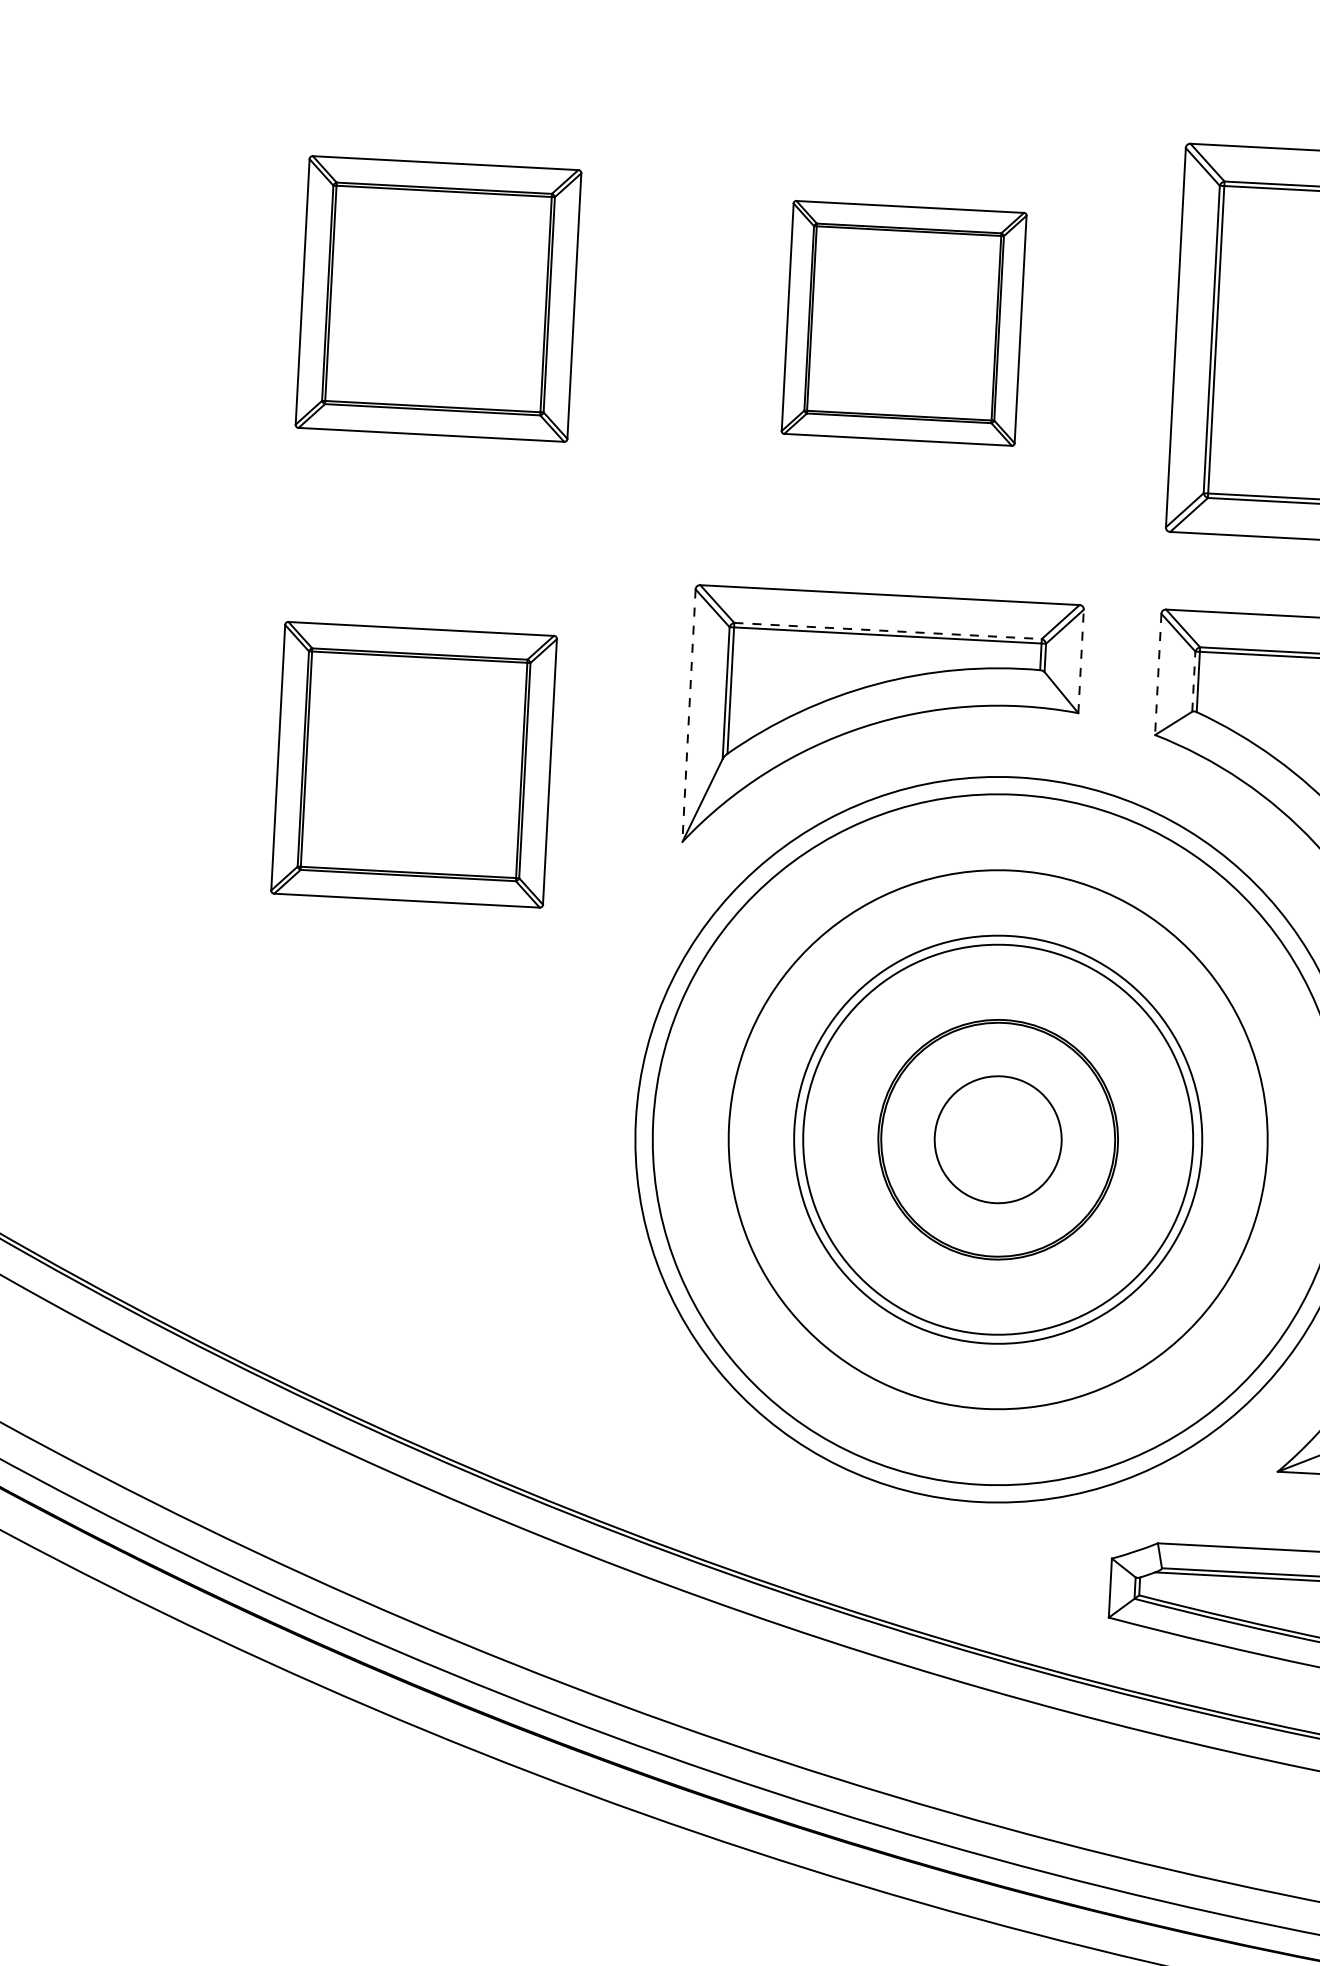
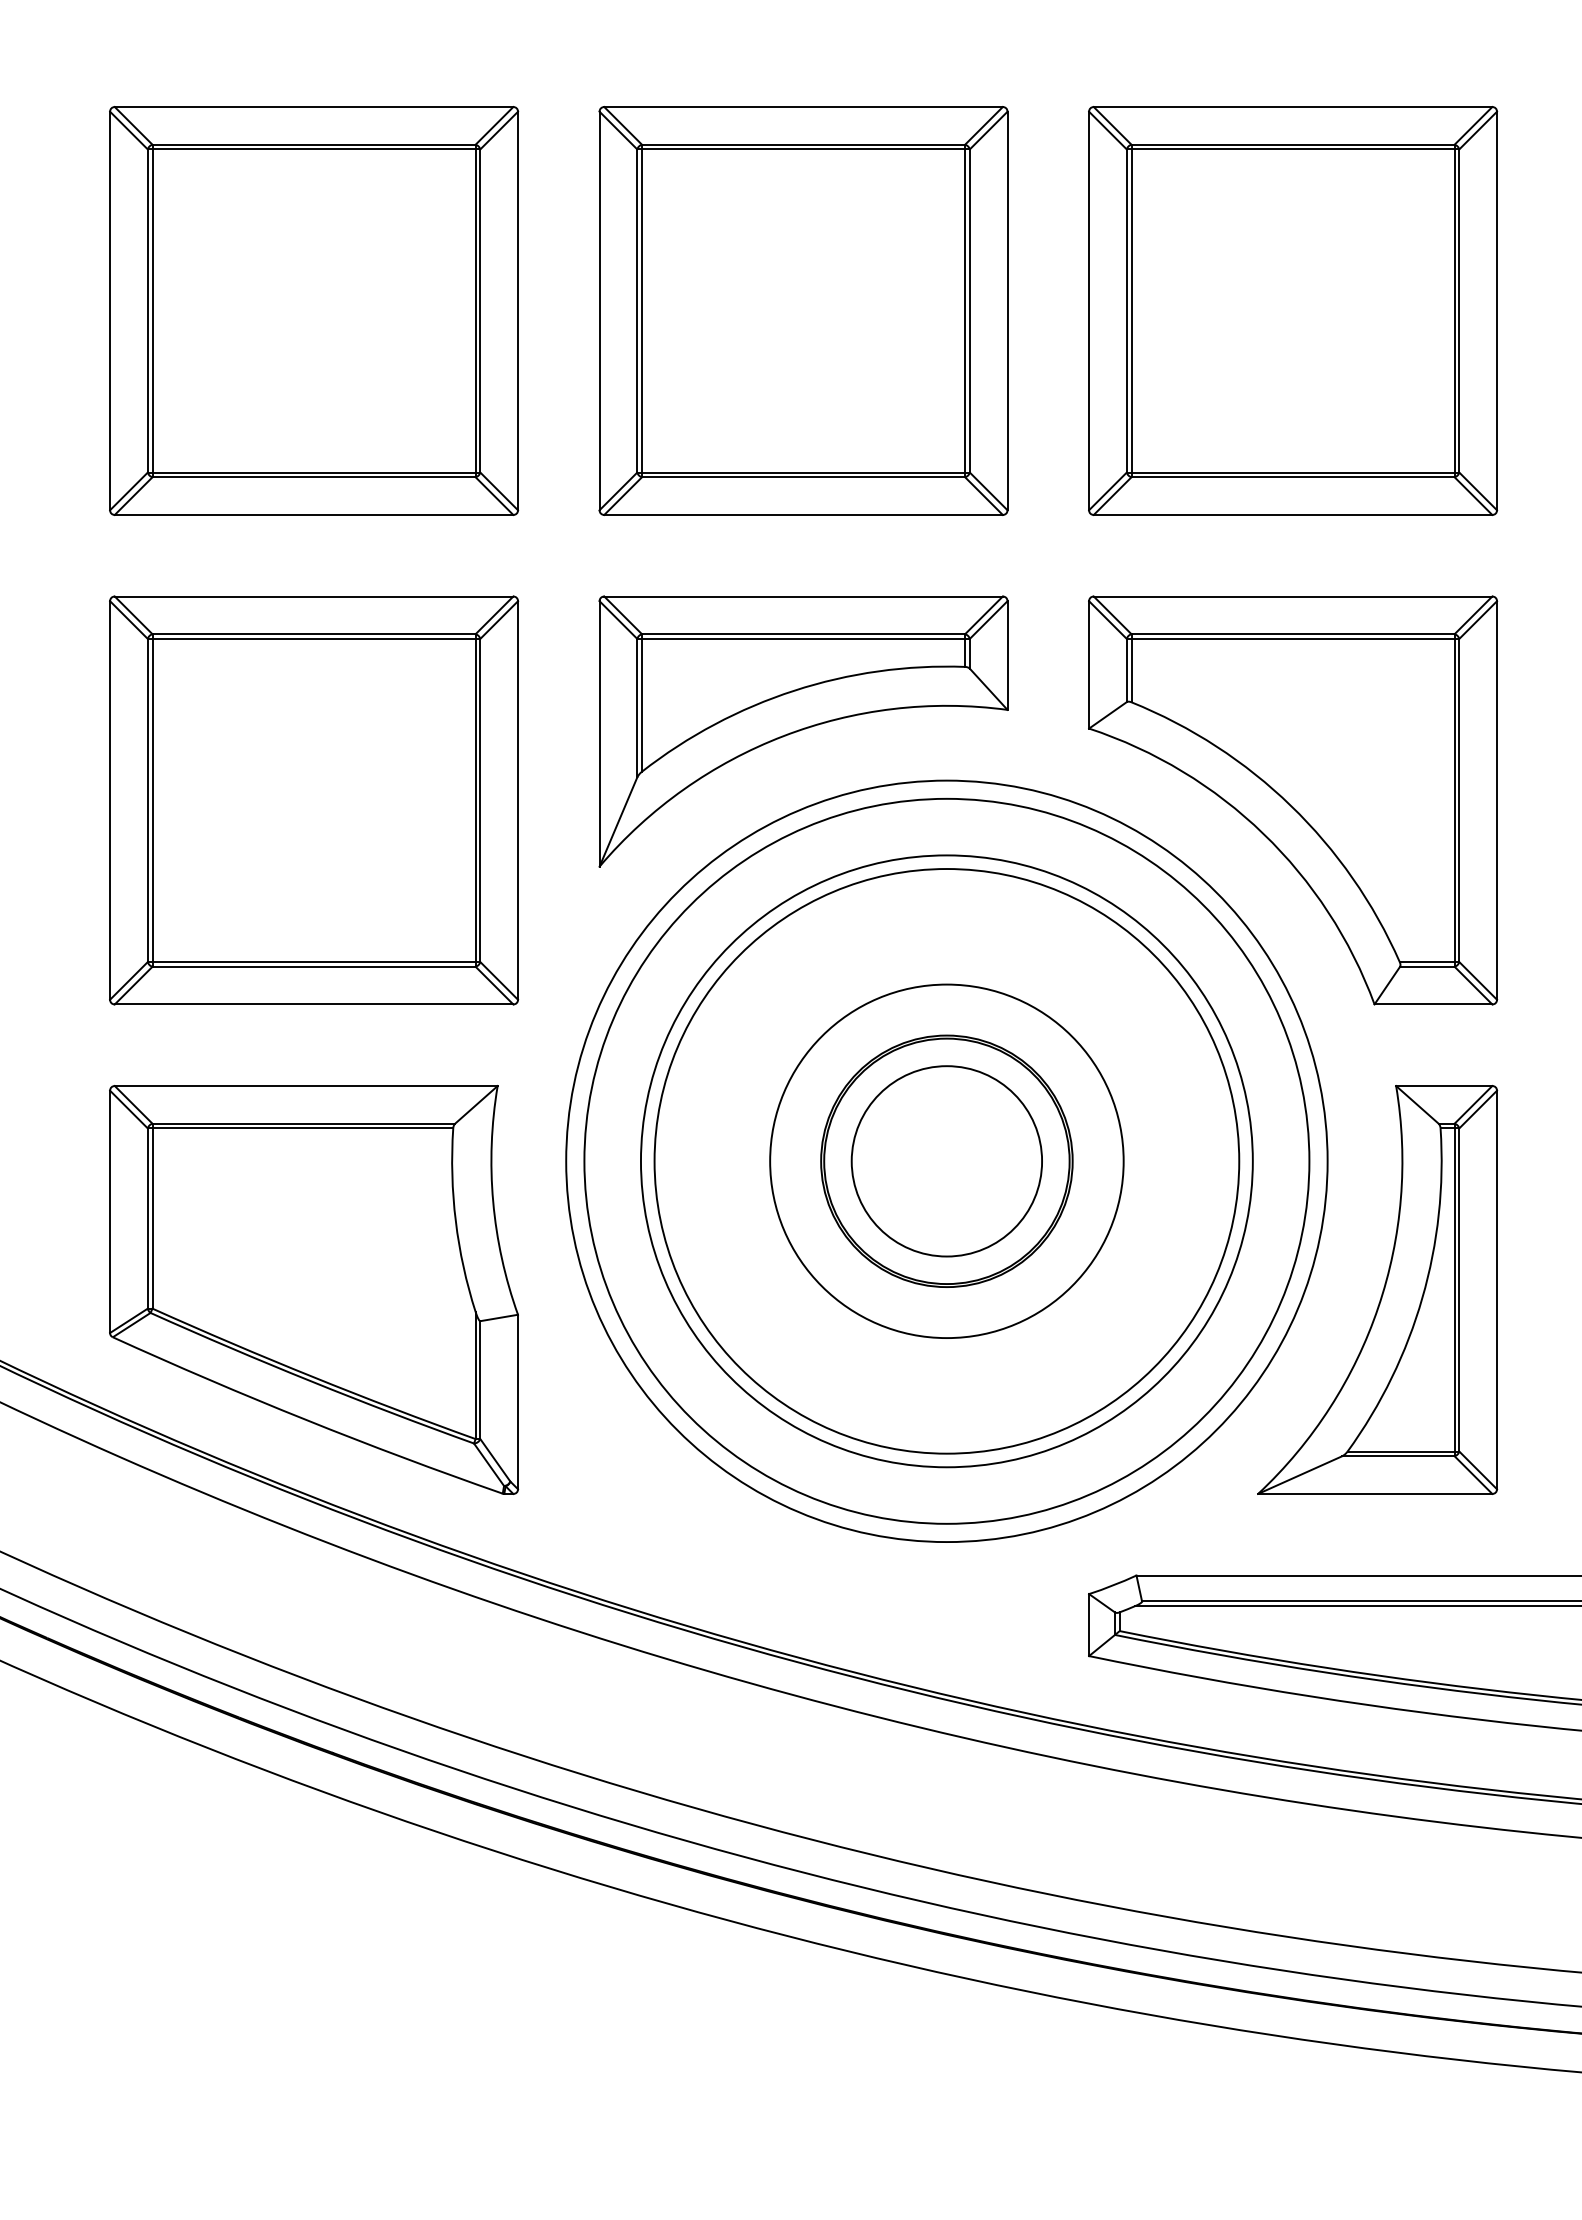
part: (438, 298) -> (314, 310), size x1.43
part: (904, 322) -> (803, 310), size x1.67
line: (887, 631) -> (803, 634), dashed -> solid
line: (1081, 661) -> (1007, 655), dashed -> solid
line: (1158, 674) -> (1089, 664), dashed -> solid
line: (1193, 681) -> (1126, 670), dashed -> solid
line: (688, 715) -> (599, 733), dashed -> solid
part: (414, 764) -> (314, 800), size x1.43
circle: (997, 1139) -> (946, 1161), size x0.62
circle: (997, 1139) -> (946, 1161), size x1.43
circle: (997, 1139) -> (946, 1161), size x1.43
circle: (997, 1139) -> (946, 1161), size x1.43
part: (390, 1230) -> (314, 1289), added

